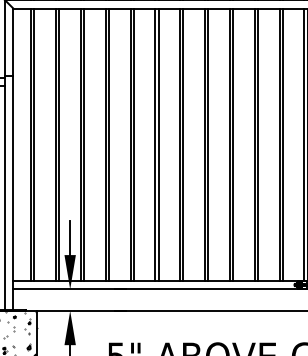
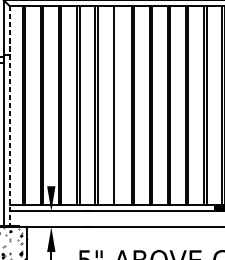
line: (158, 144) -> (115, 105), removed
line: (13, 159) -> (9, 116), solid -> dashed
line: (70, 237) -> (51, 173), removed

